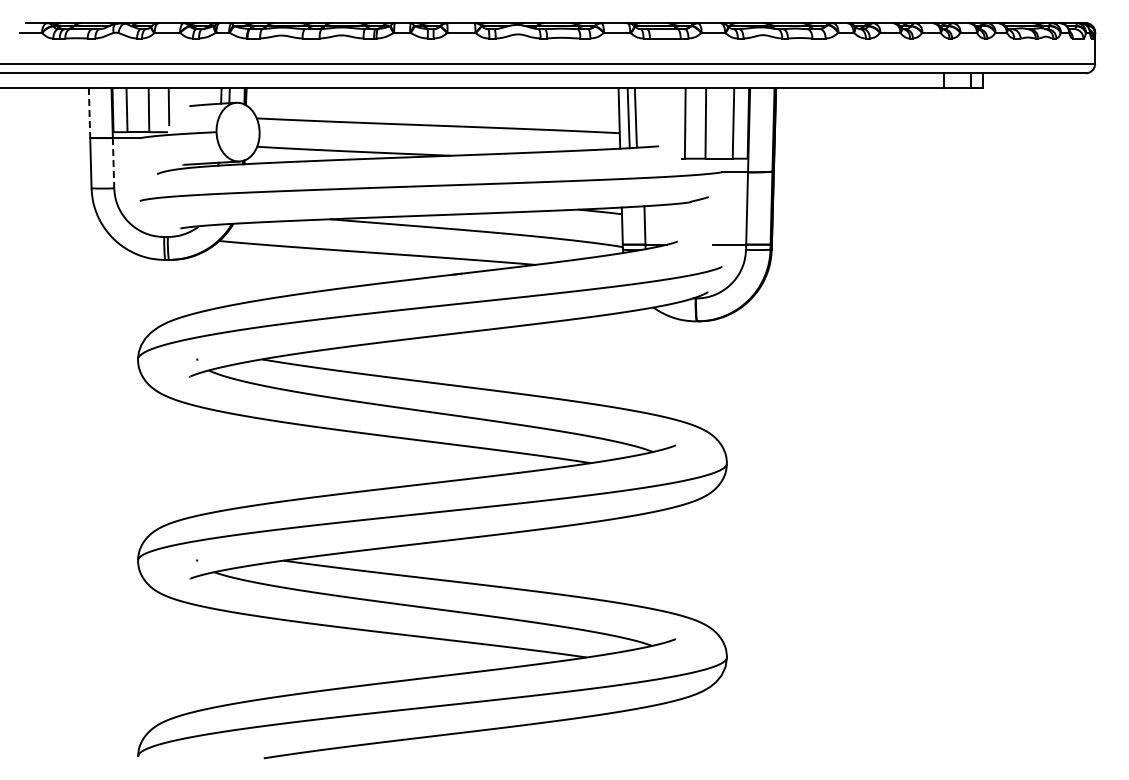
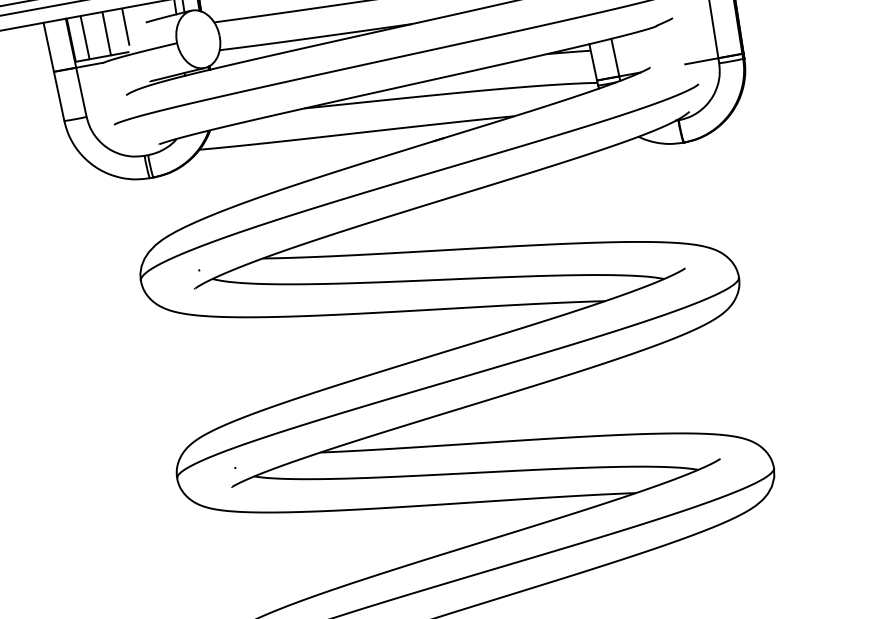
line: (89, 113) -> (48, 47), dashed -> solid
line: (113, 163) -> (81, 92), dashed -> solid

